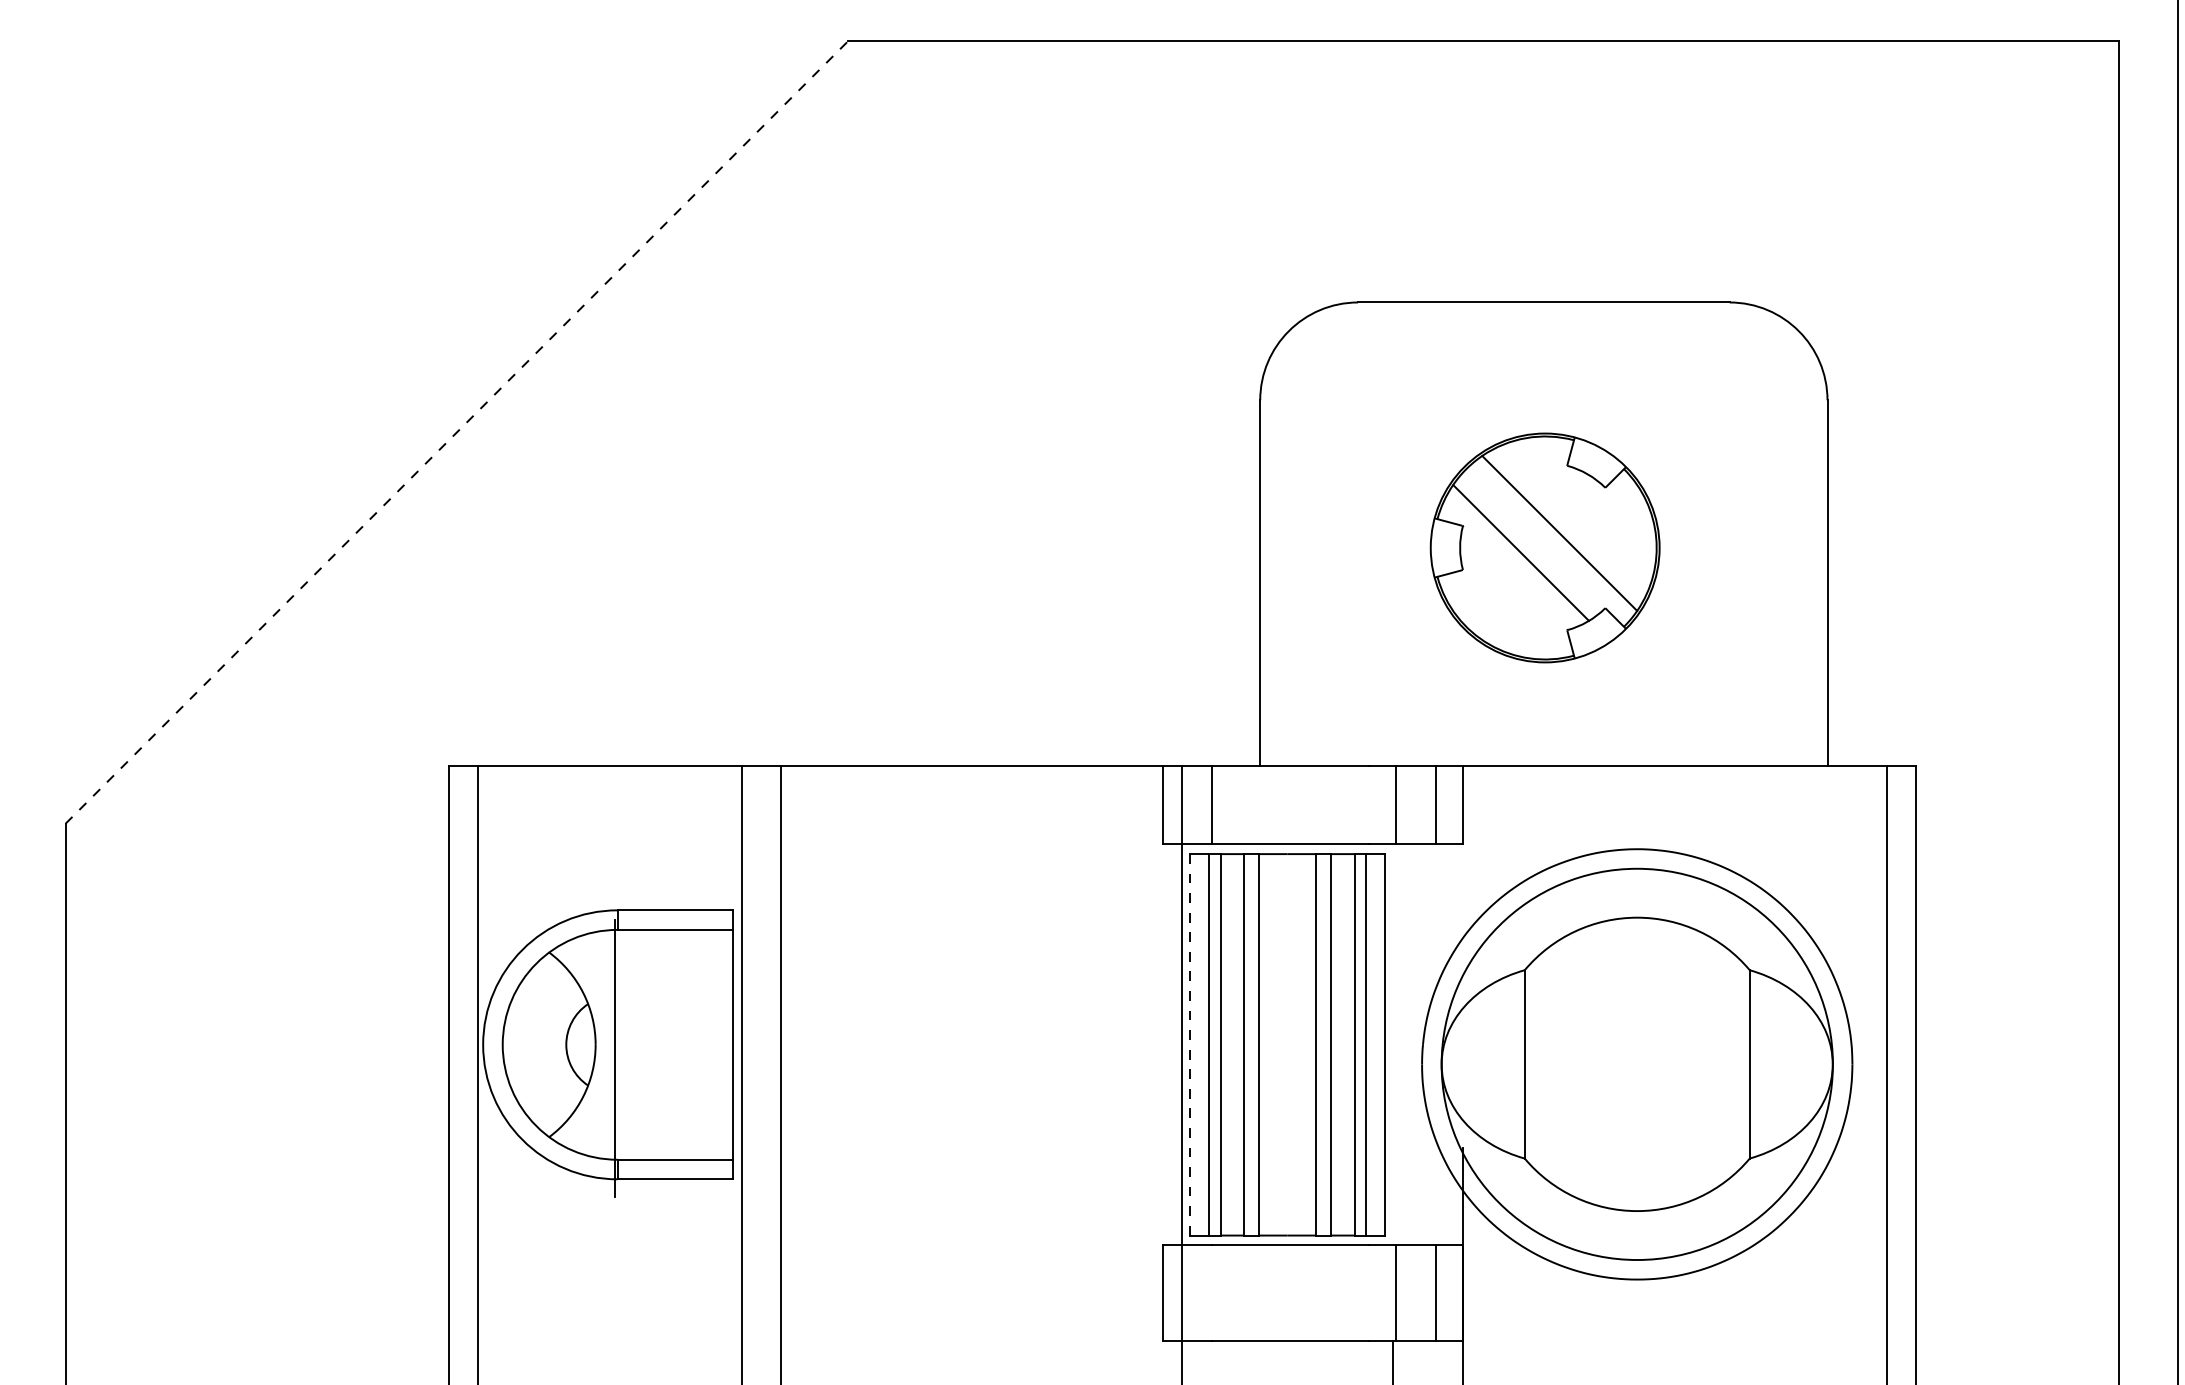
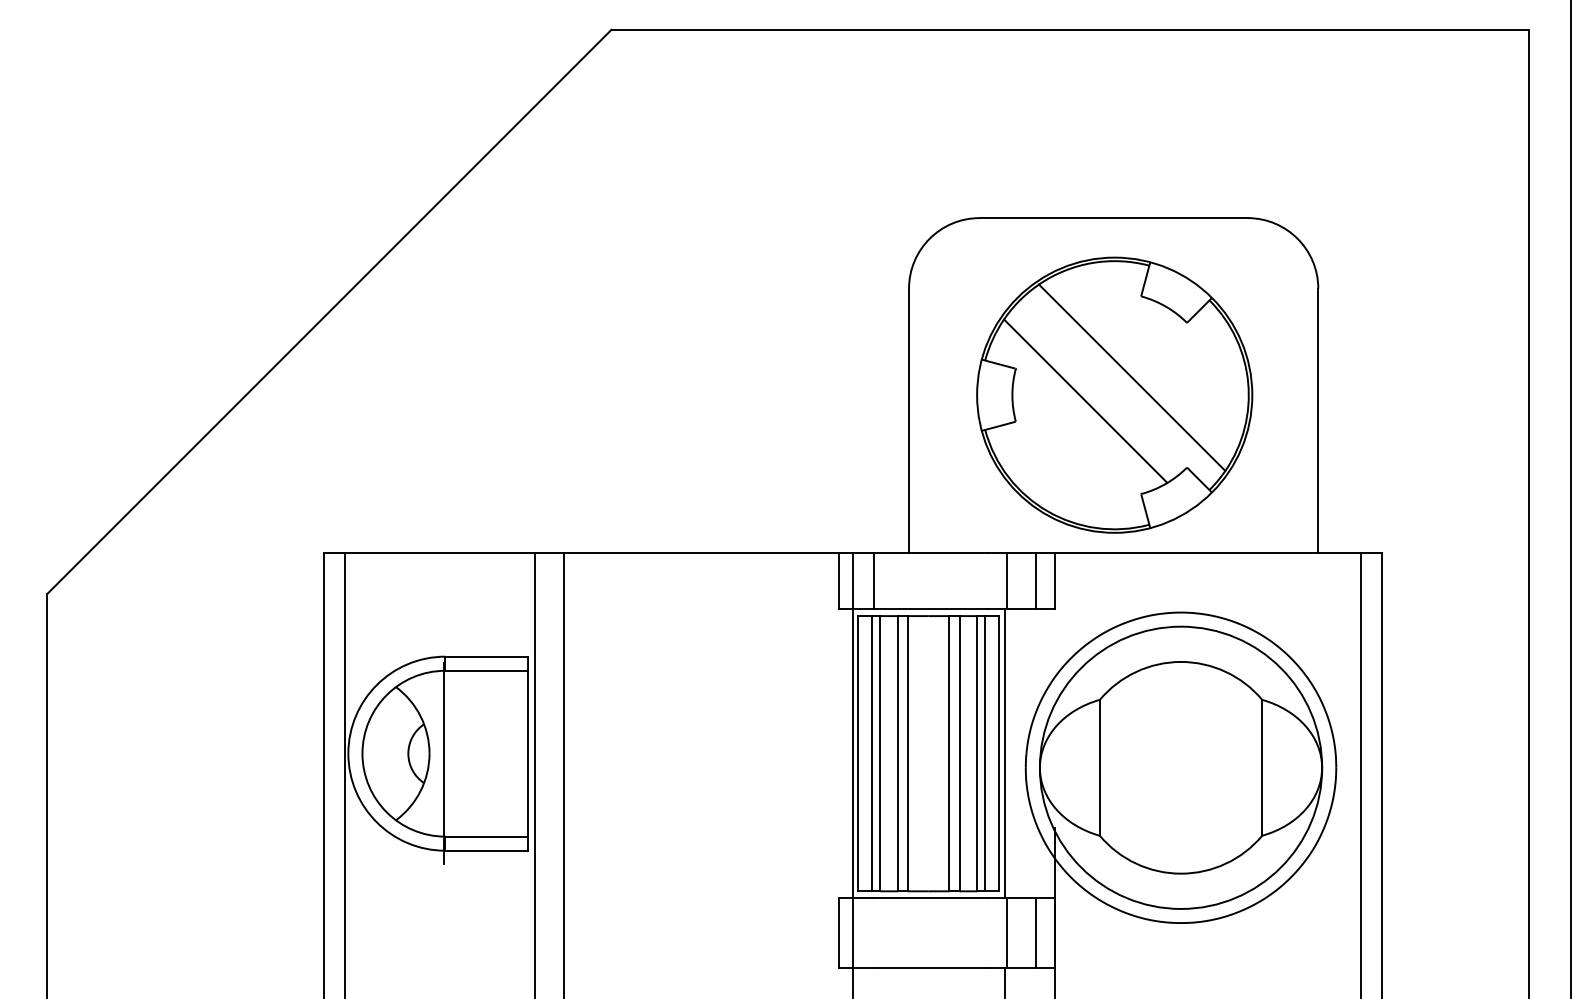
line: (457, 432) -> (329, 311), dashed -> solid
part: (1544, 547) -> (1114, 394), size x1.67
line: (1189, 1044) -> (857, 753), dashed -> solid
line: (1392, 1044) -> (1004, 753), added

